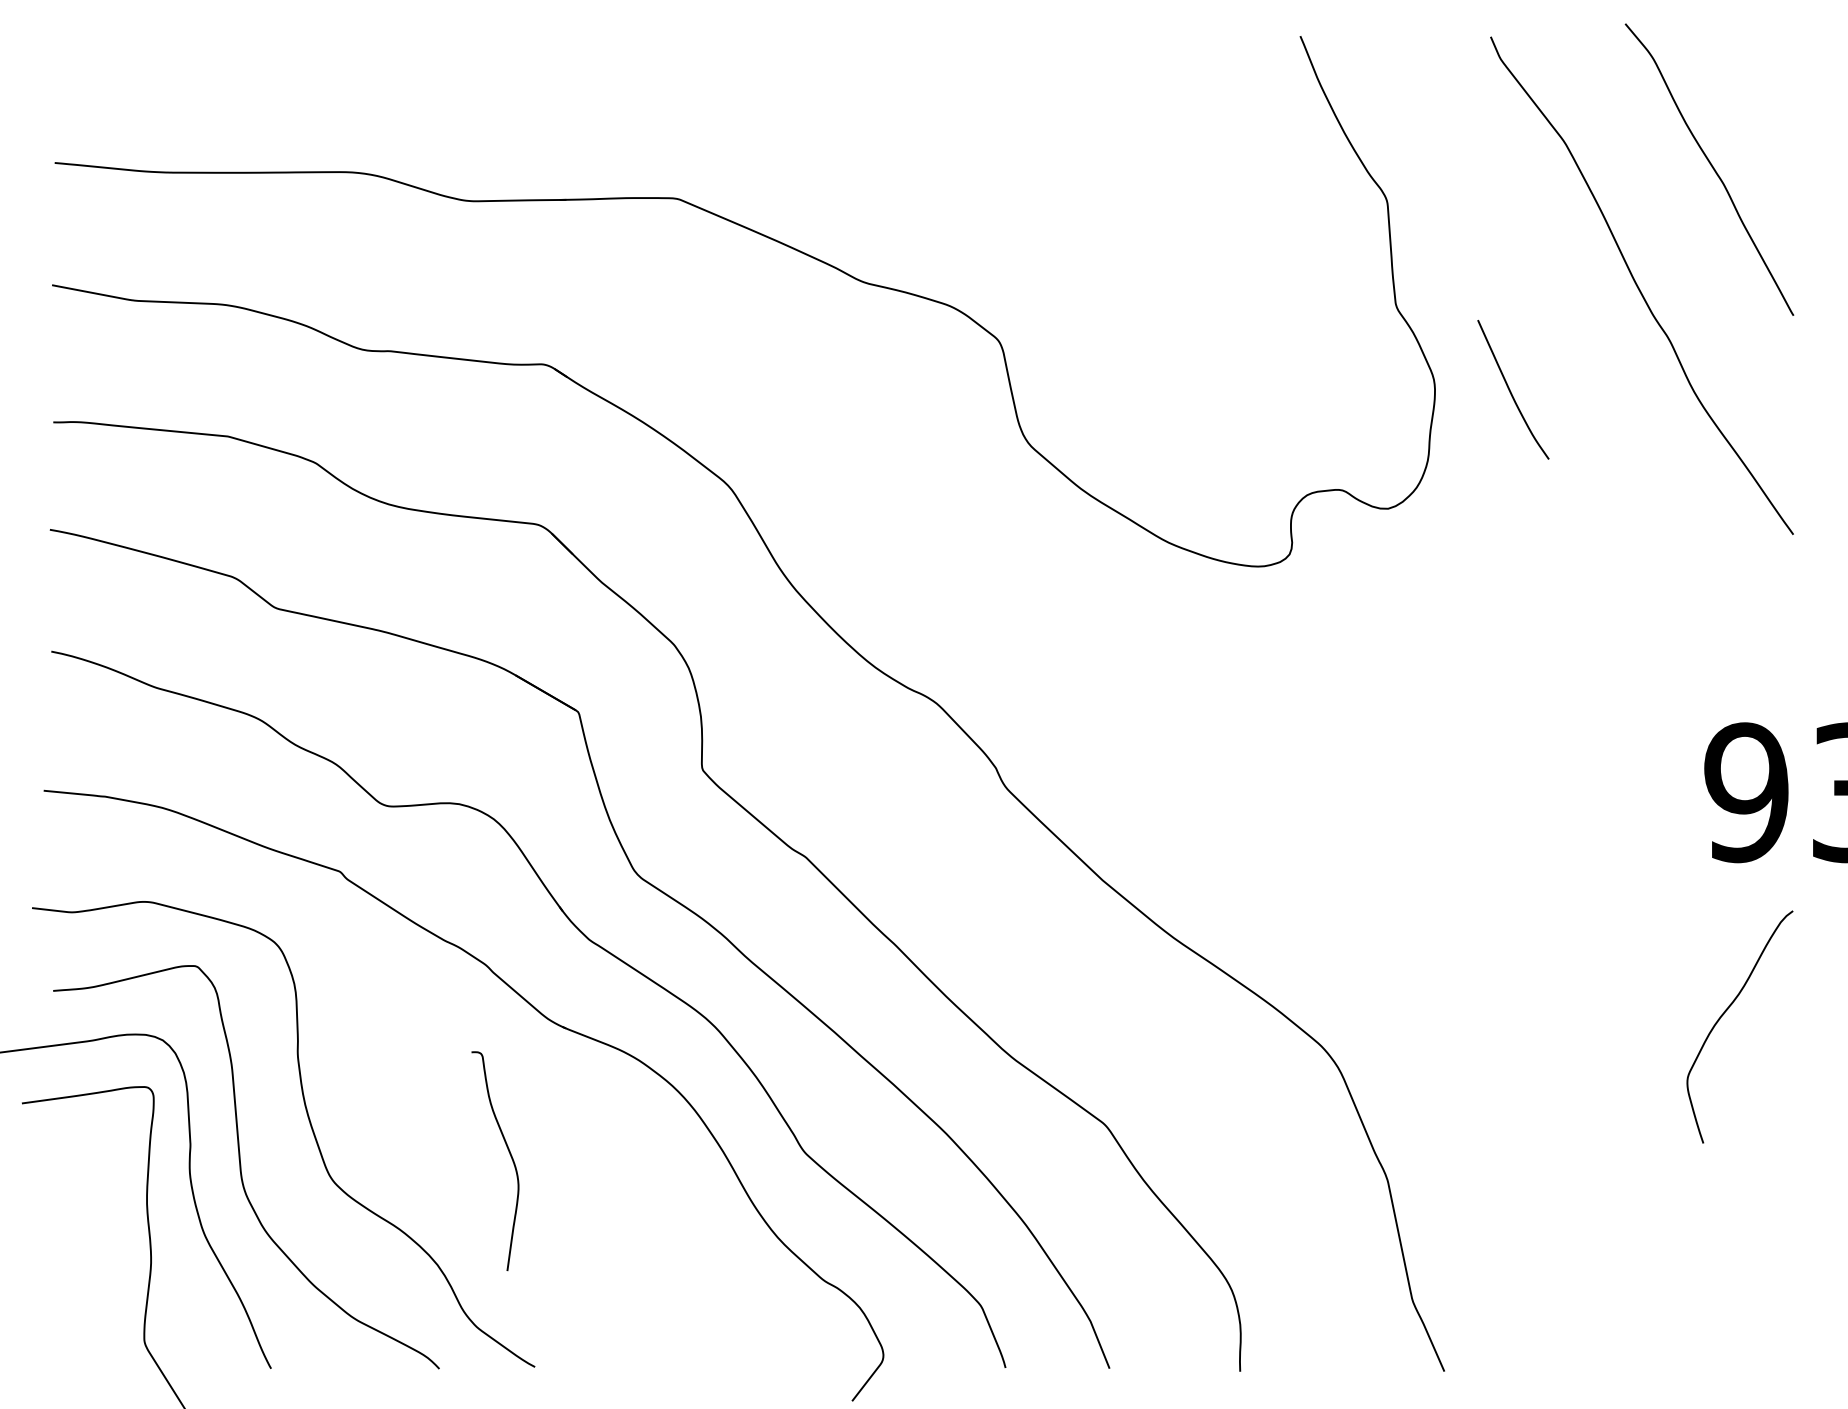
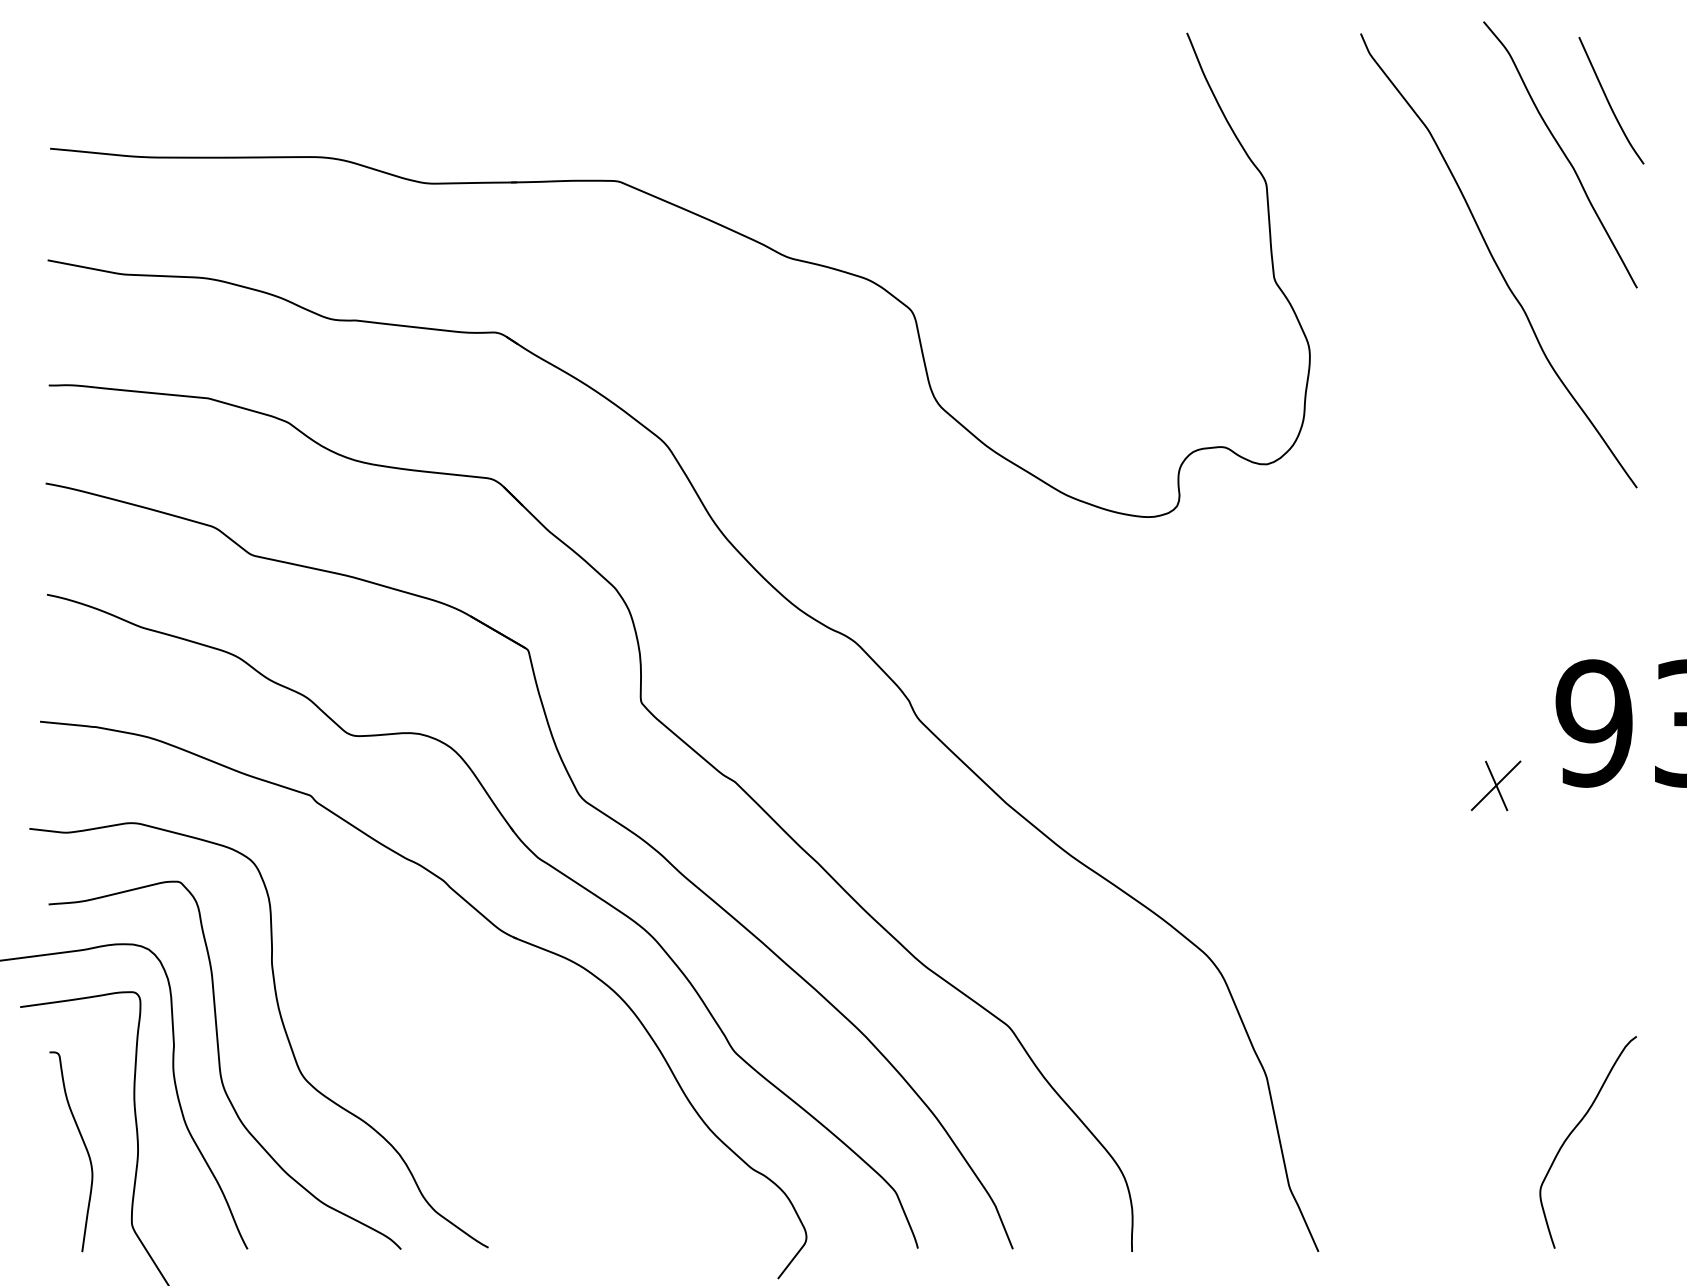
curve: (1511, 390) -> (1609, 101), moved
part: (1639, 860) -> (1496, 785), added
curve: (1725, 1012) -> (1575, 1129), moved
curve: (508, 1153) -> (83, 1144), moved

